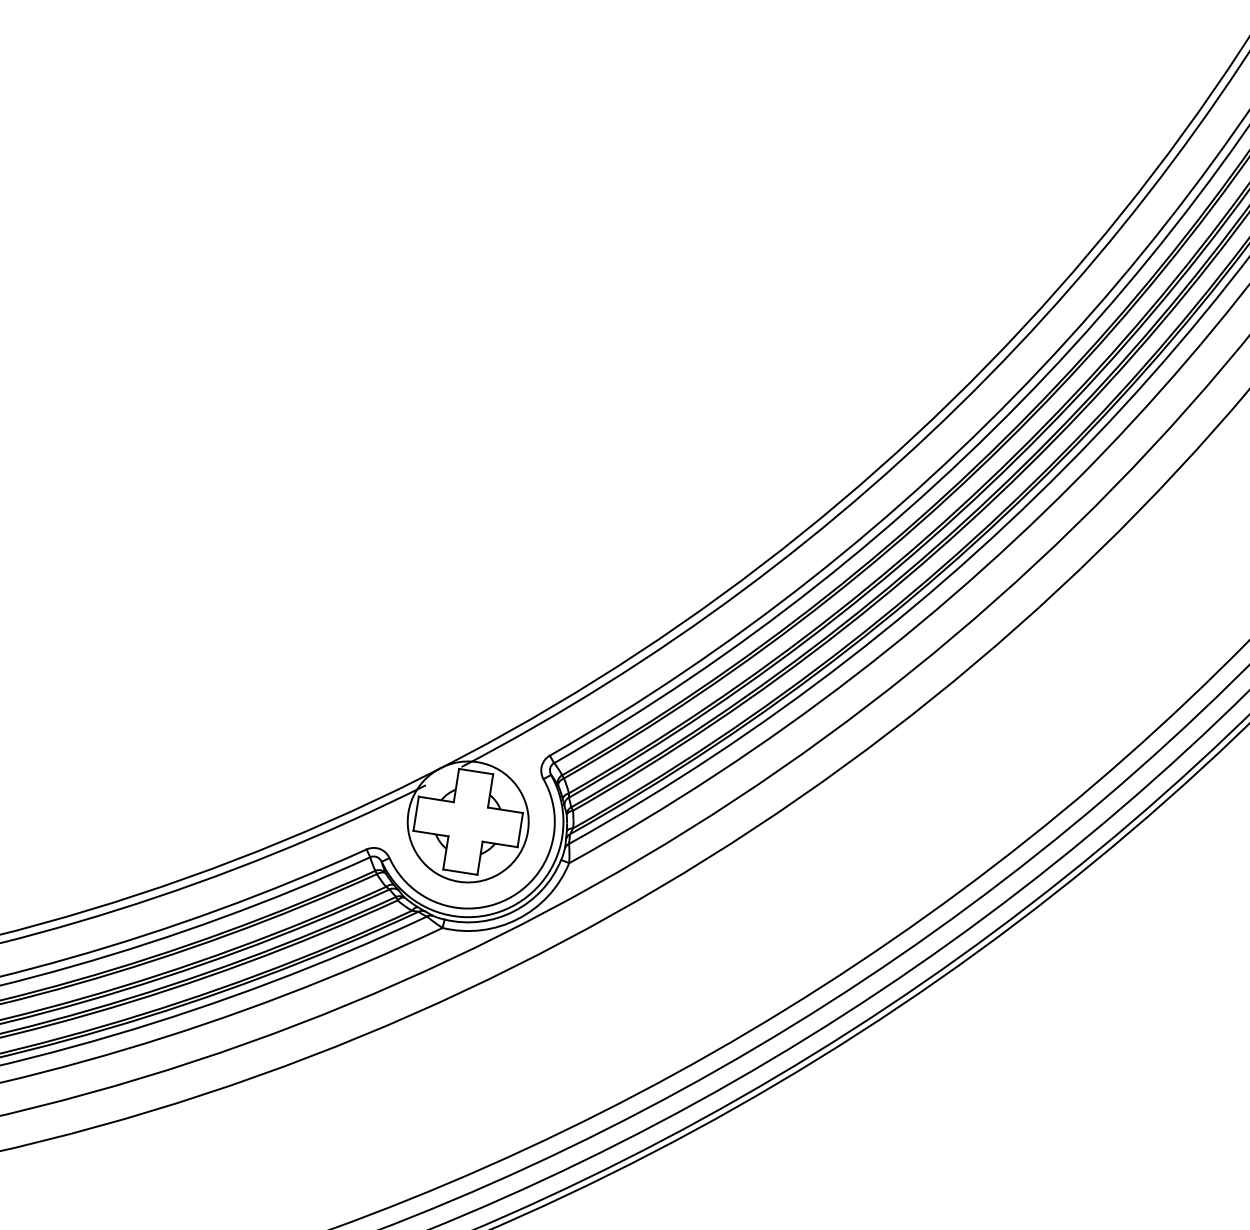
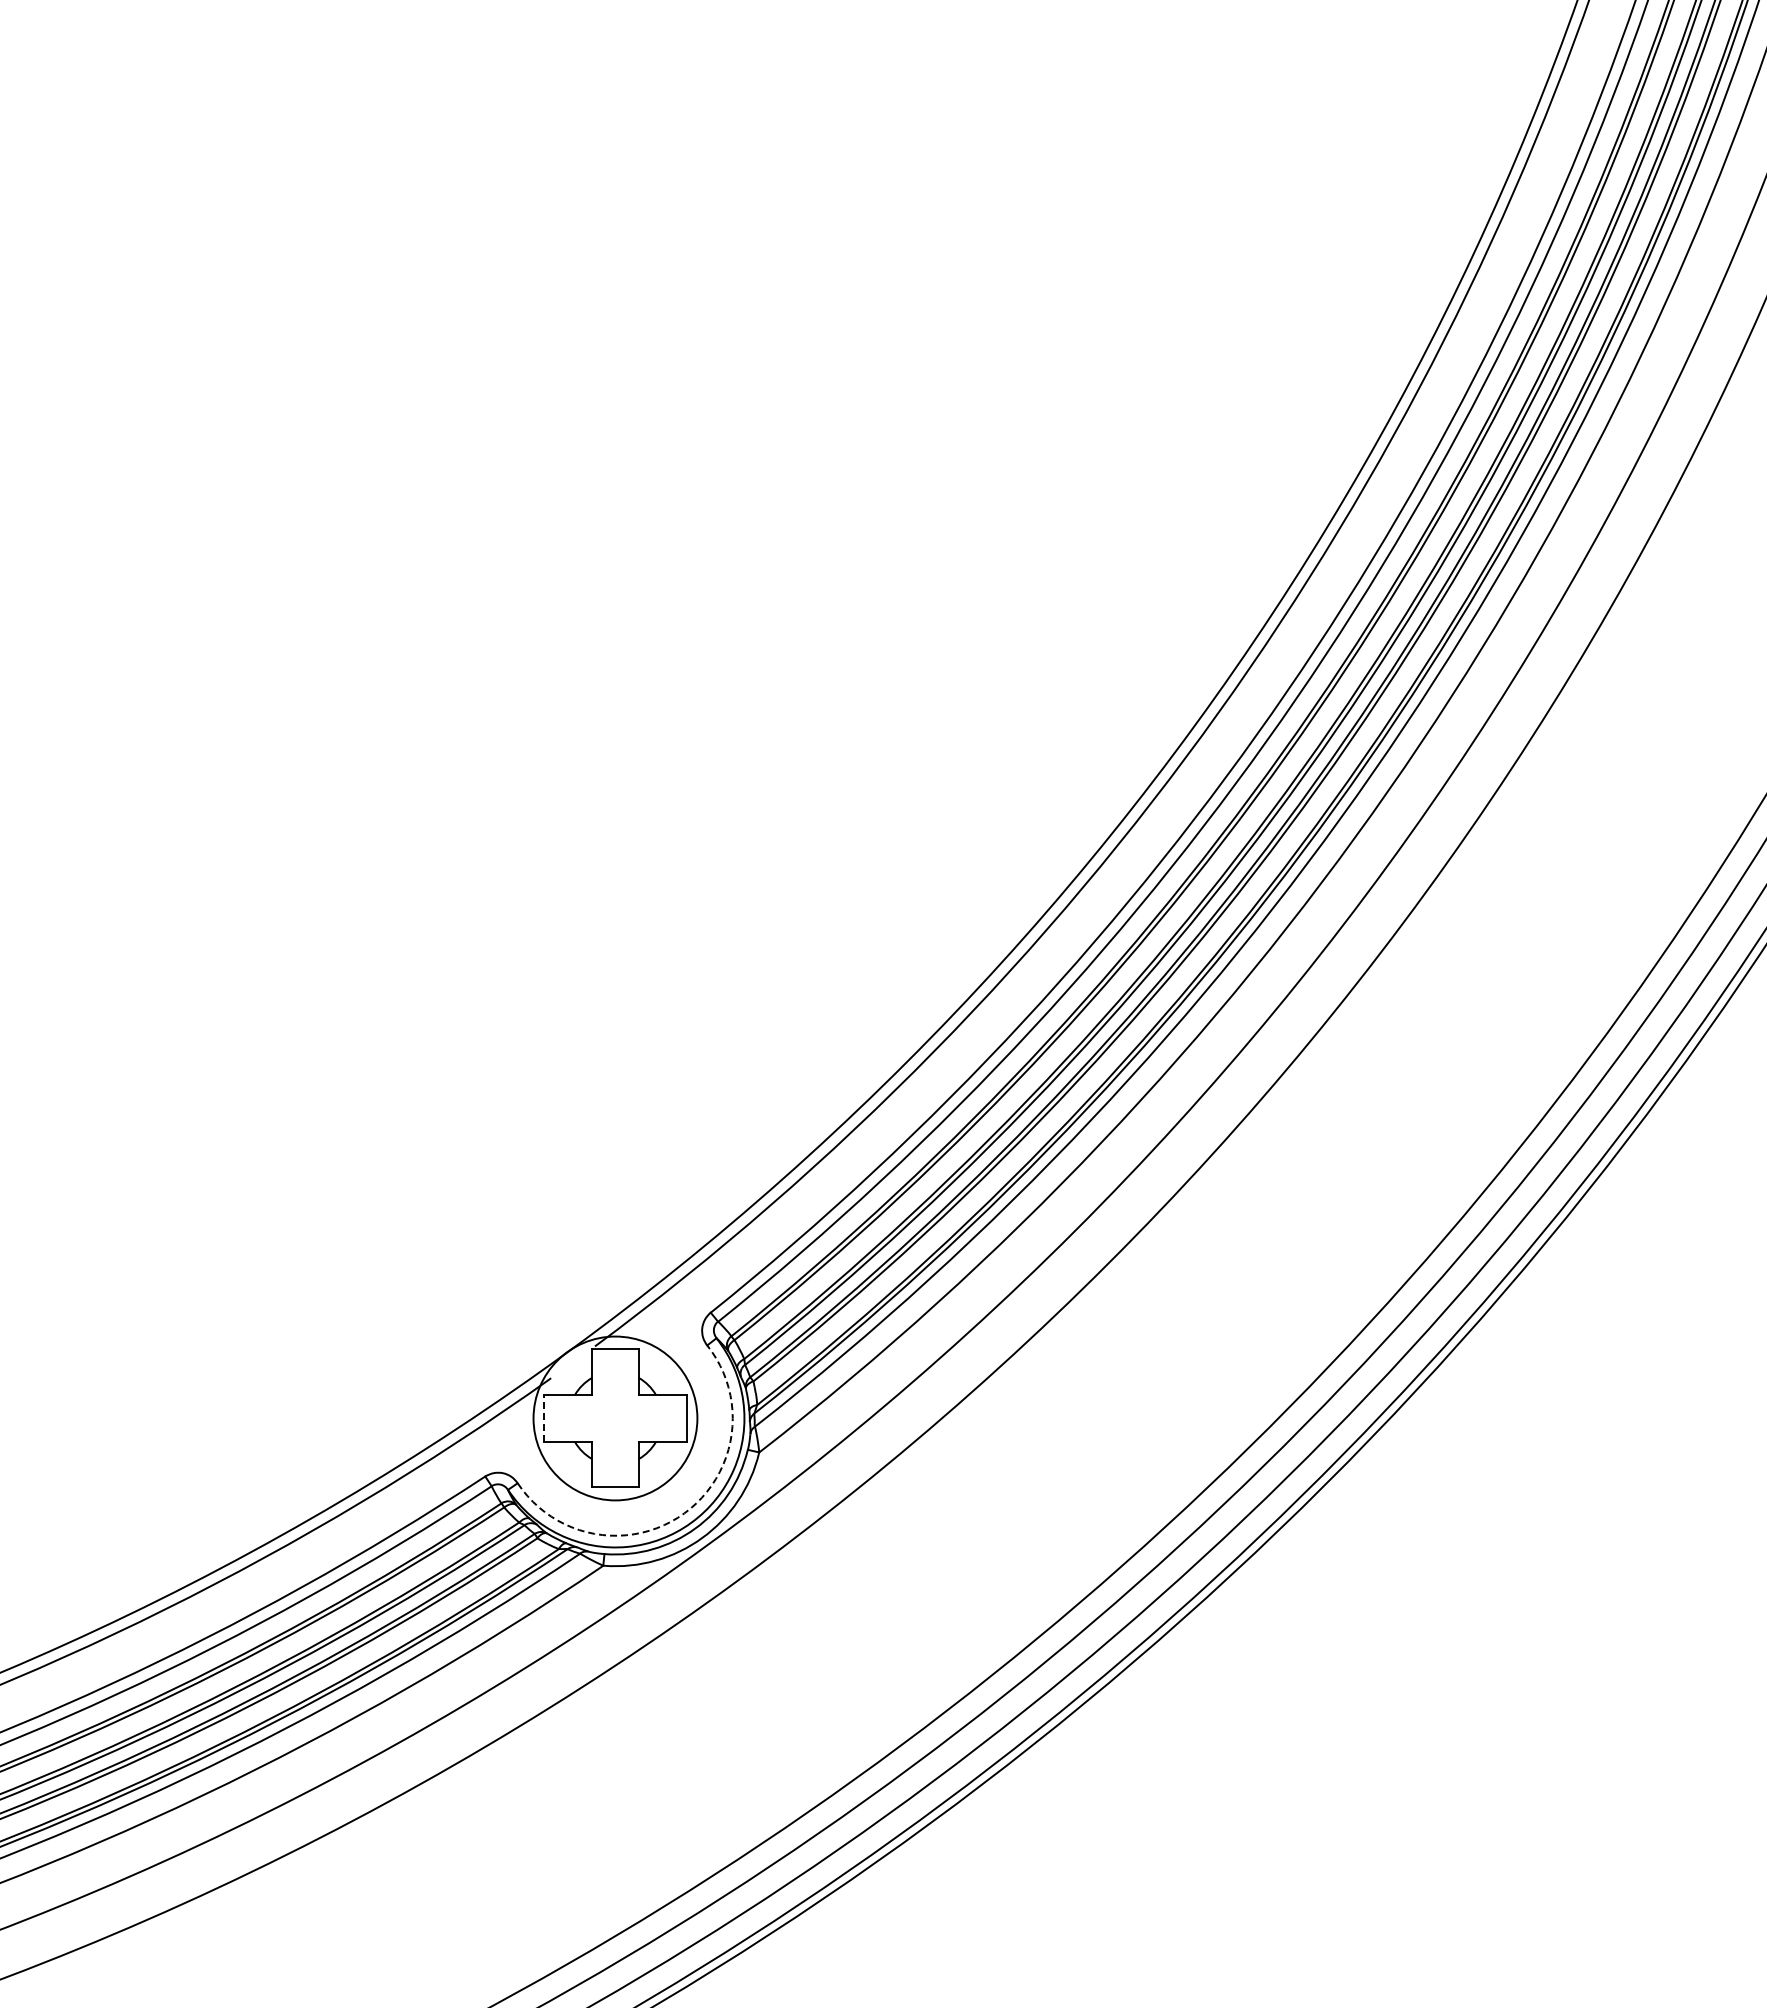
line: (416, 813) -> (544, 1417), solid -> dashed
arc: (507, 899) -> (684, 1513), solid -> dashed

